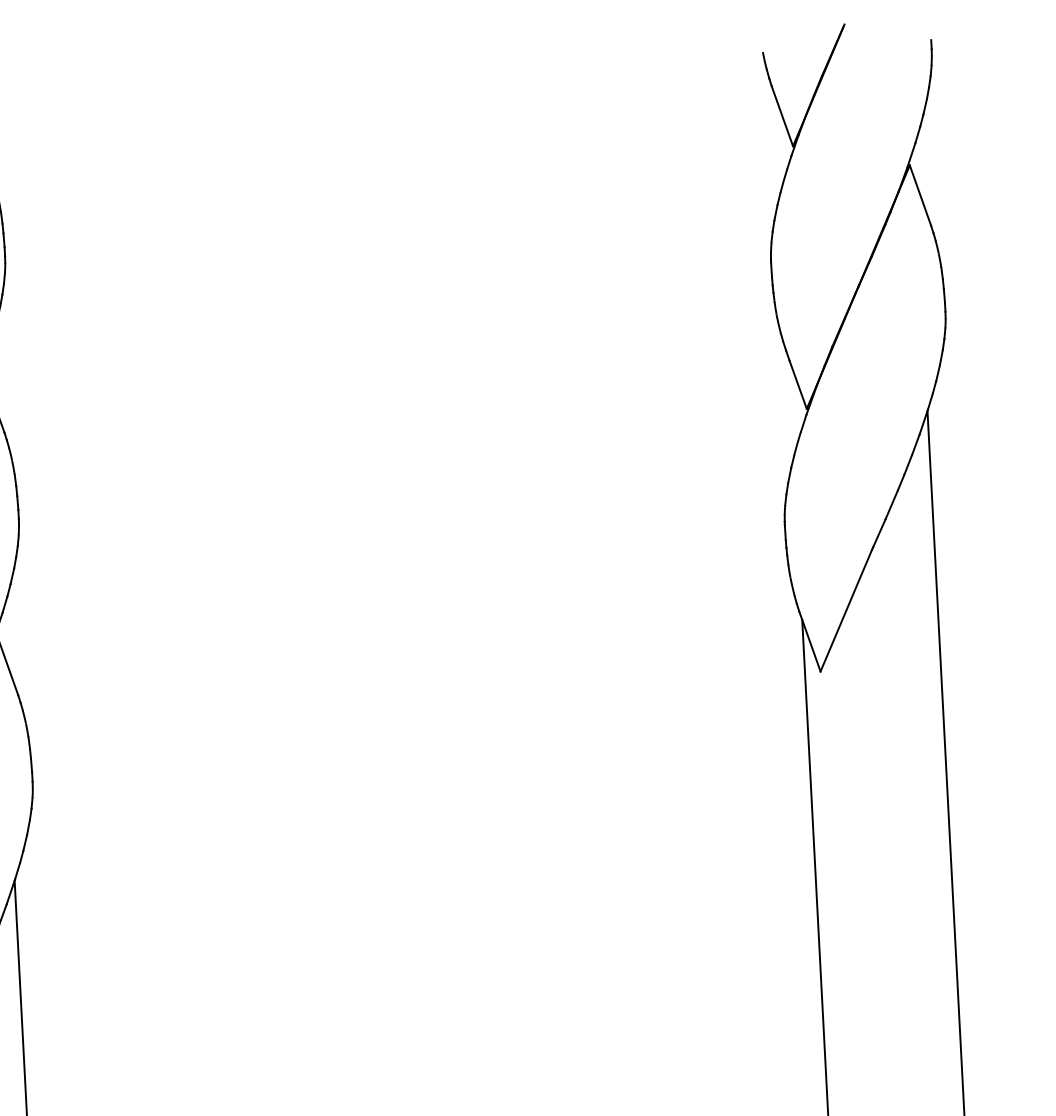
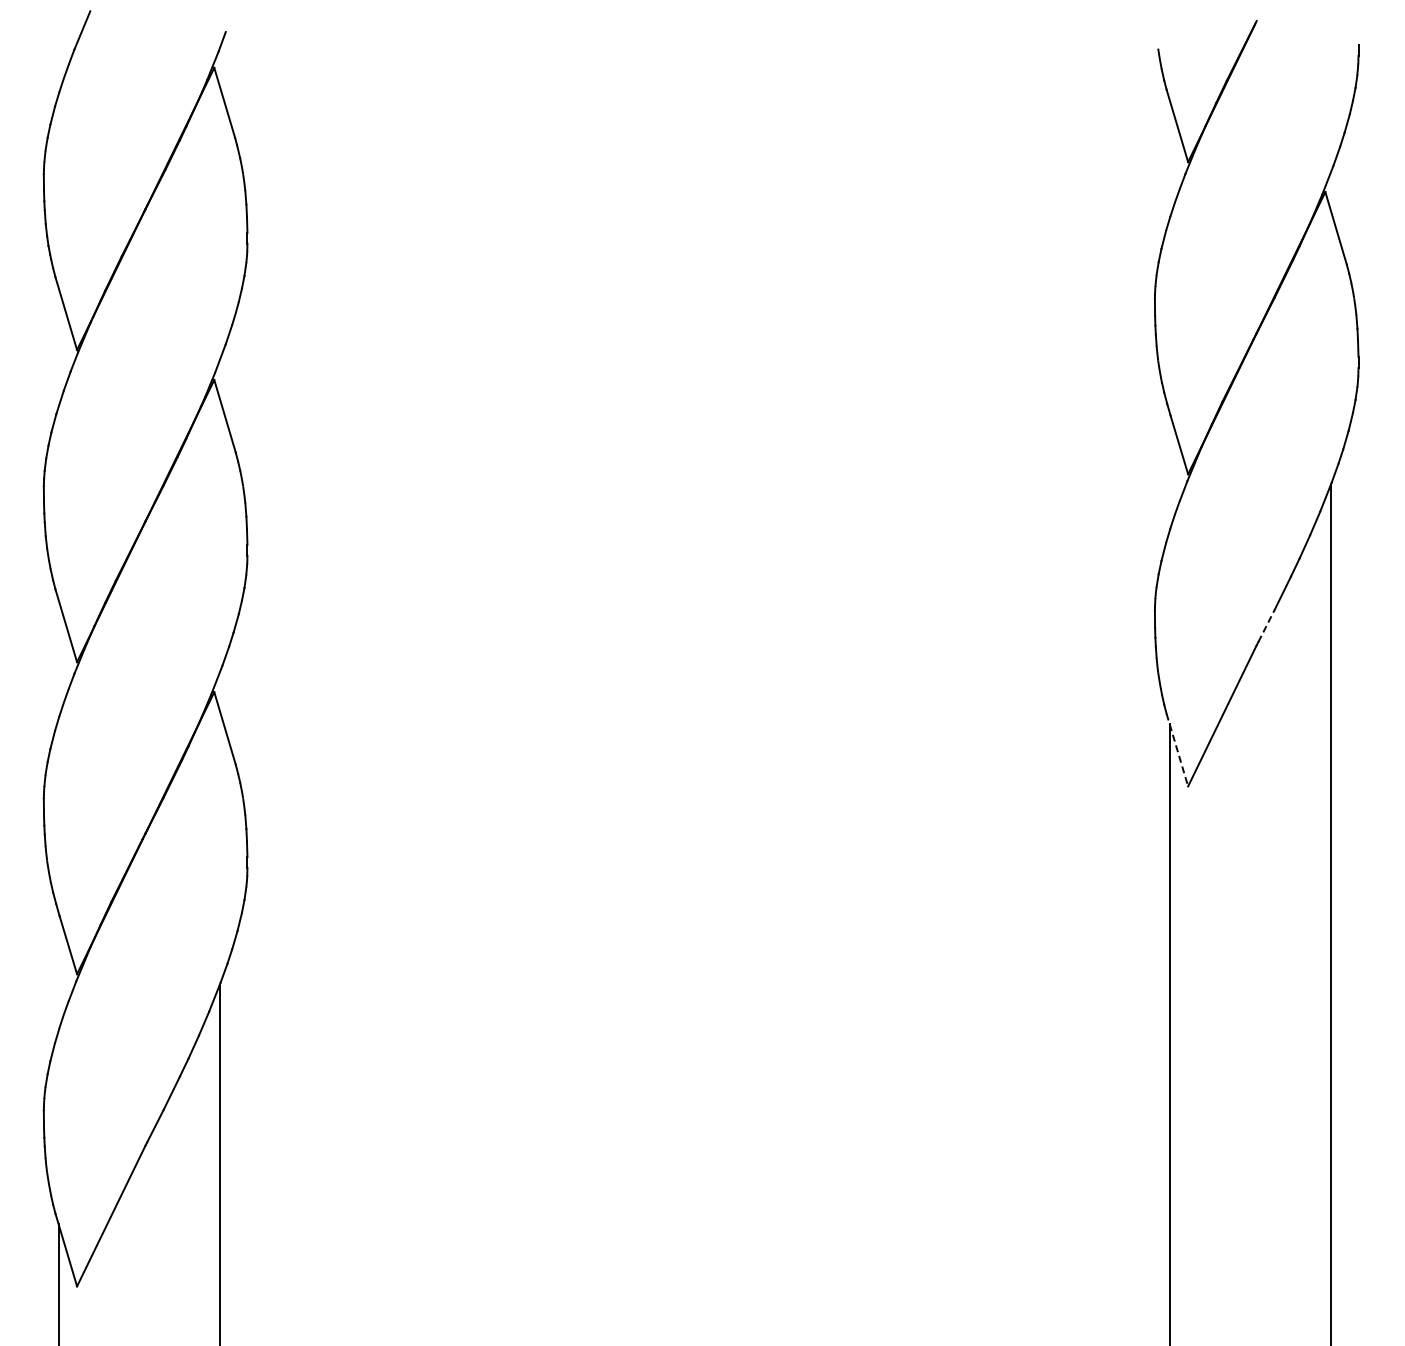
line: (879, 532) -> (1266, 625), solid -> dashed
line: (810, 641) -> (1177, 750), solid -> dashed

